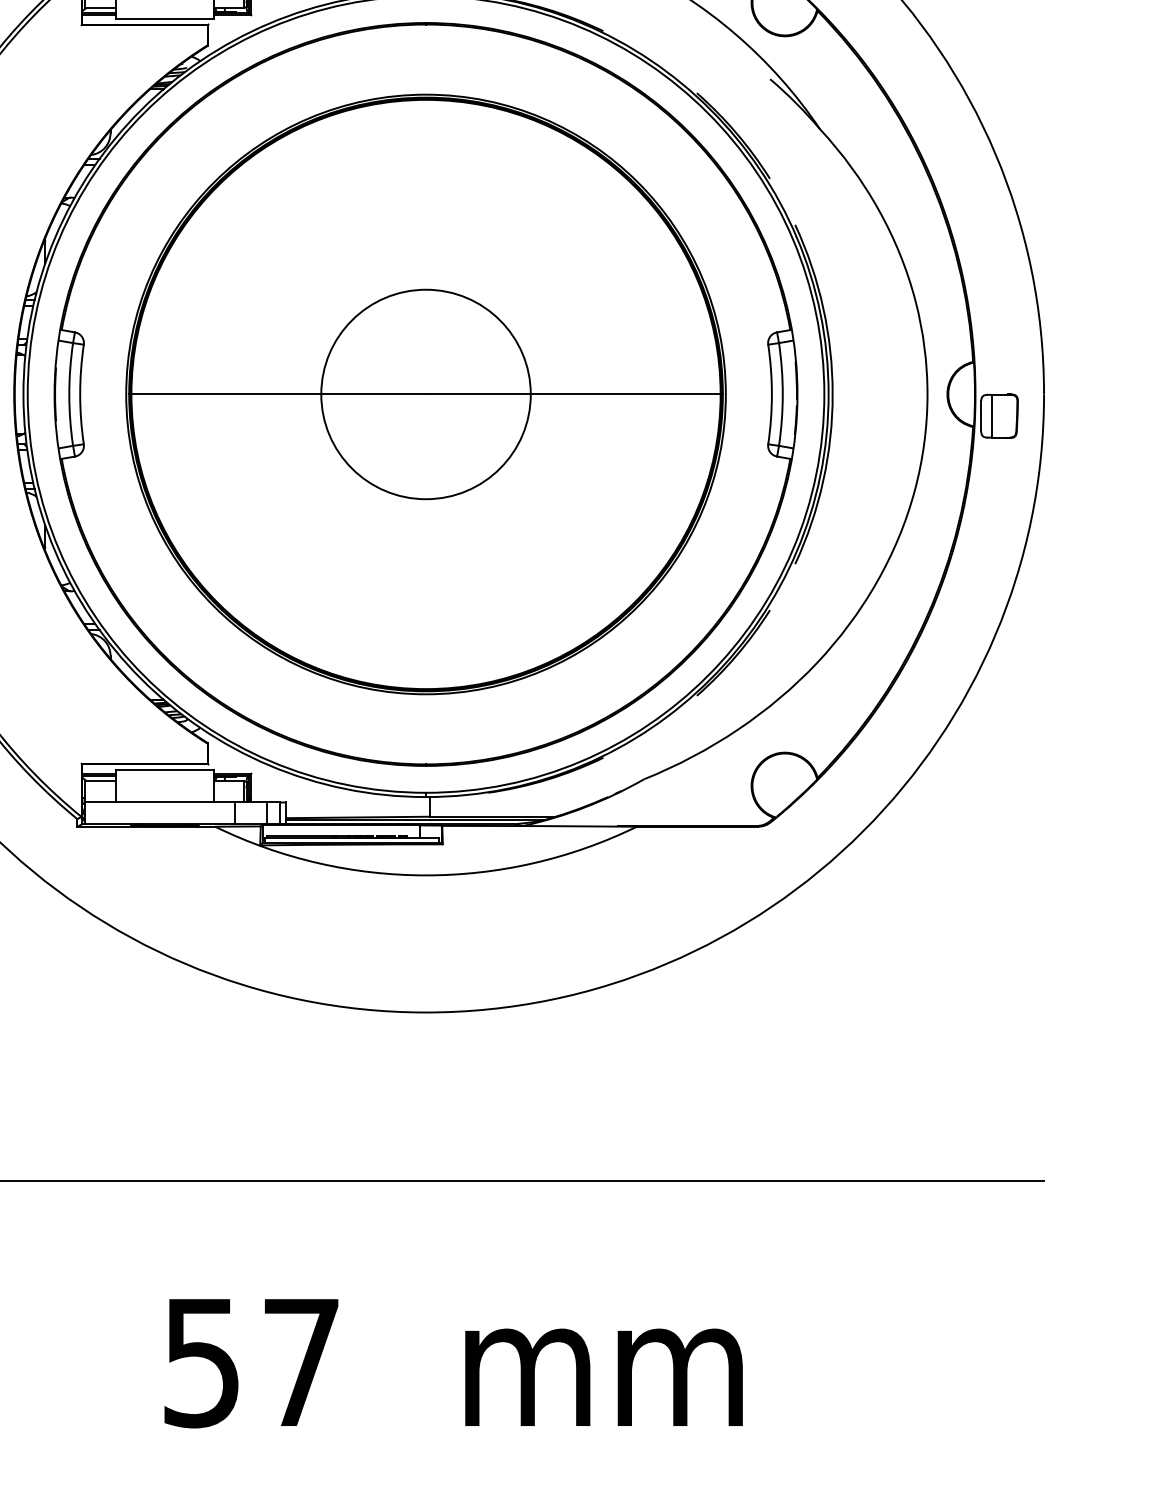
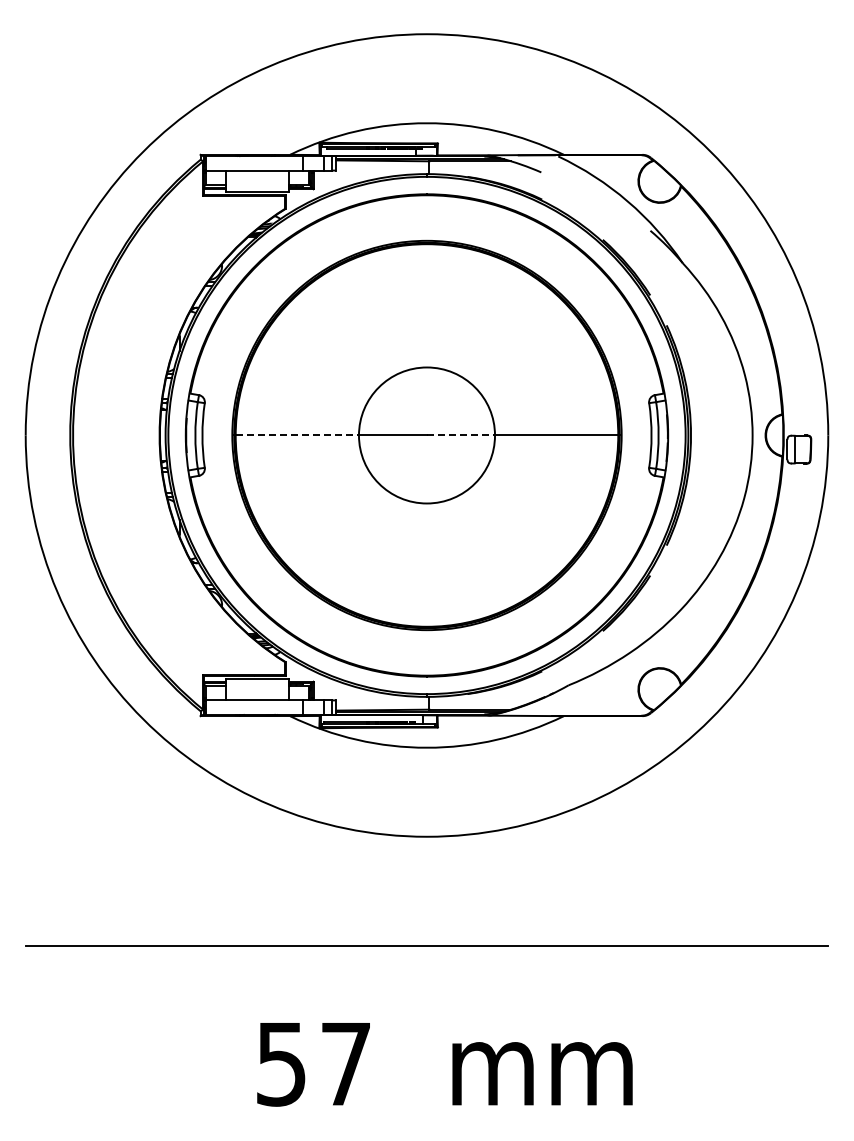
line: (226, 394) -> (297, 435), solid -> dashed
line: (479, 394) -> (461, 435), solid -> dashed

